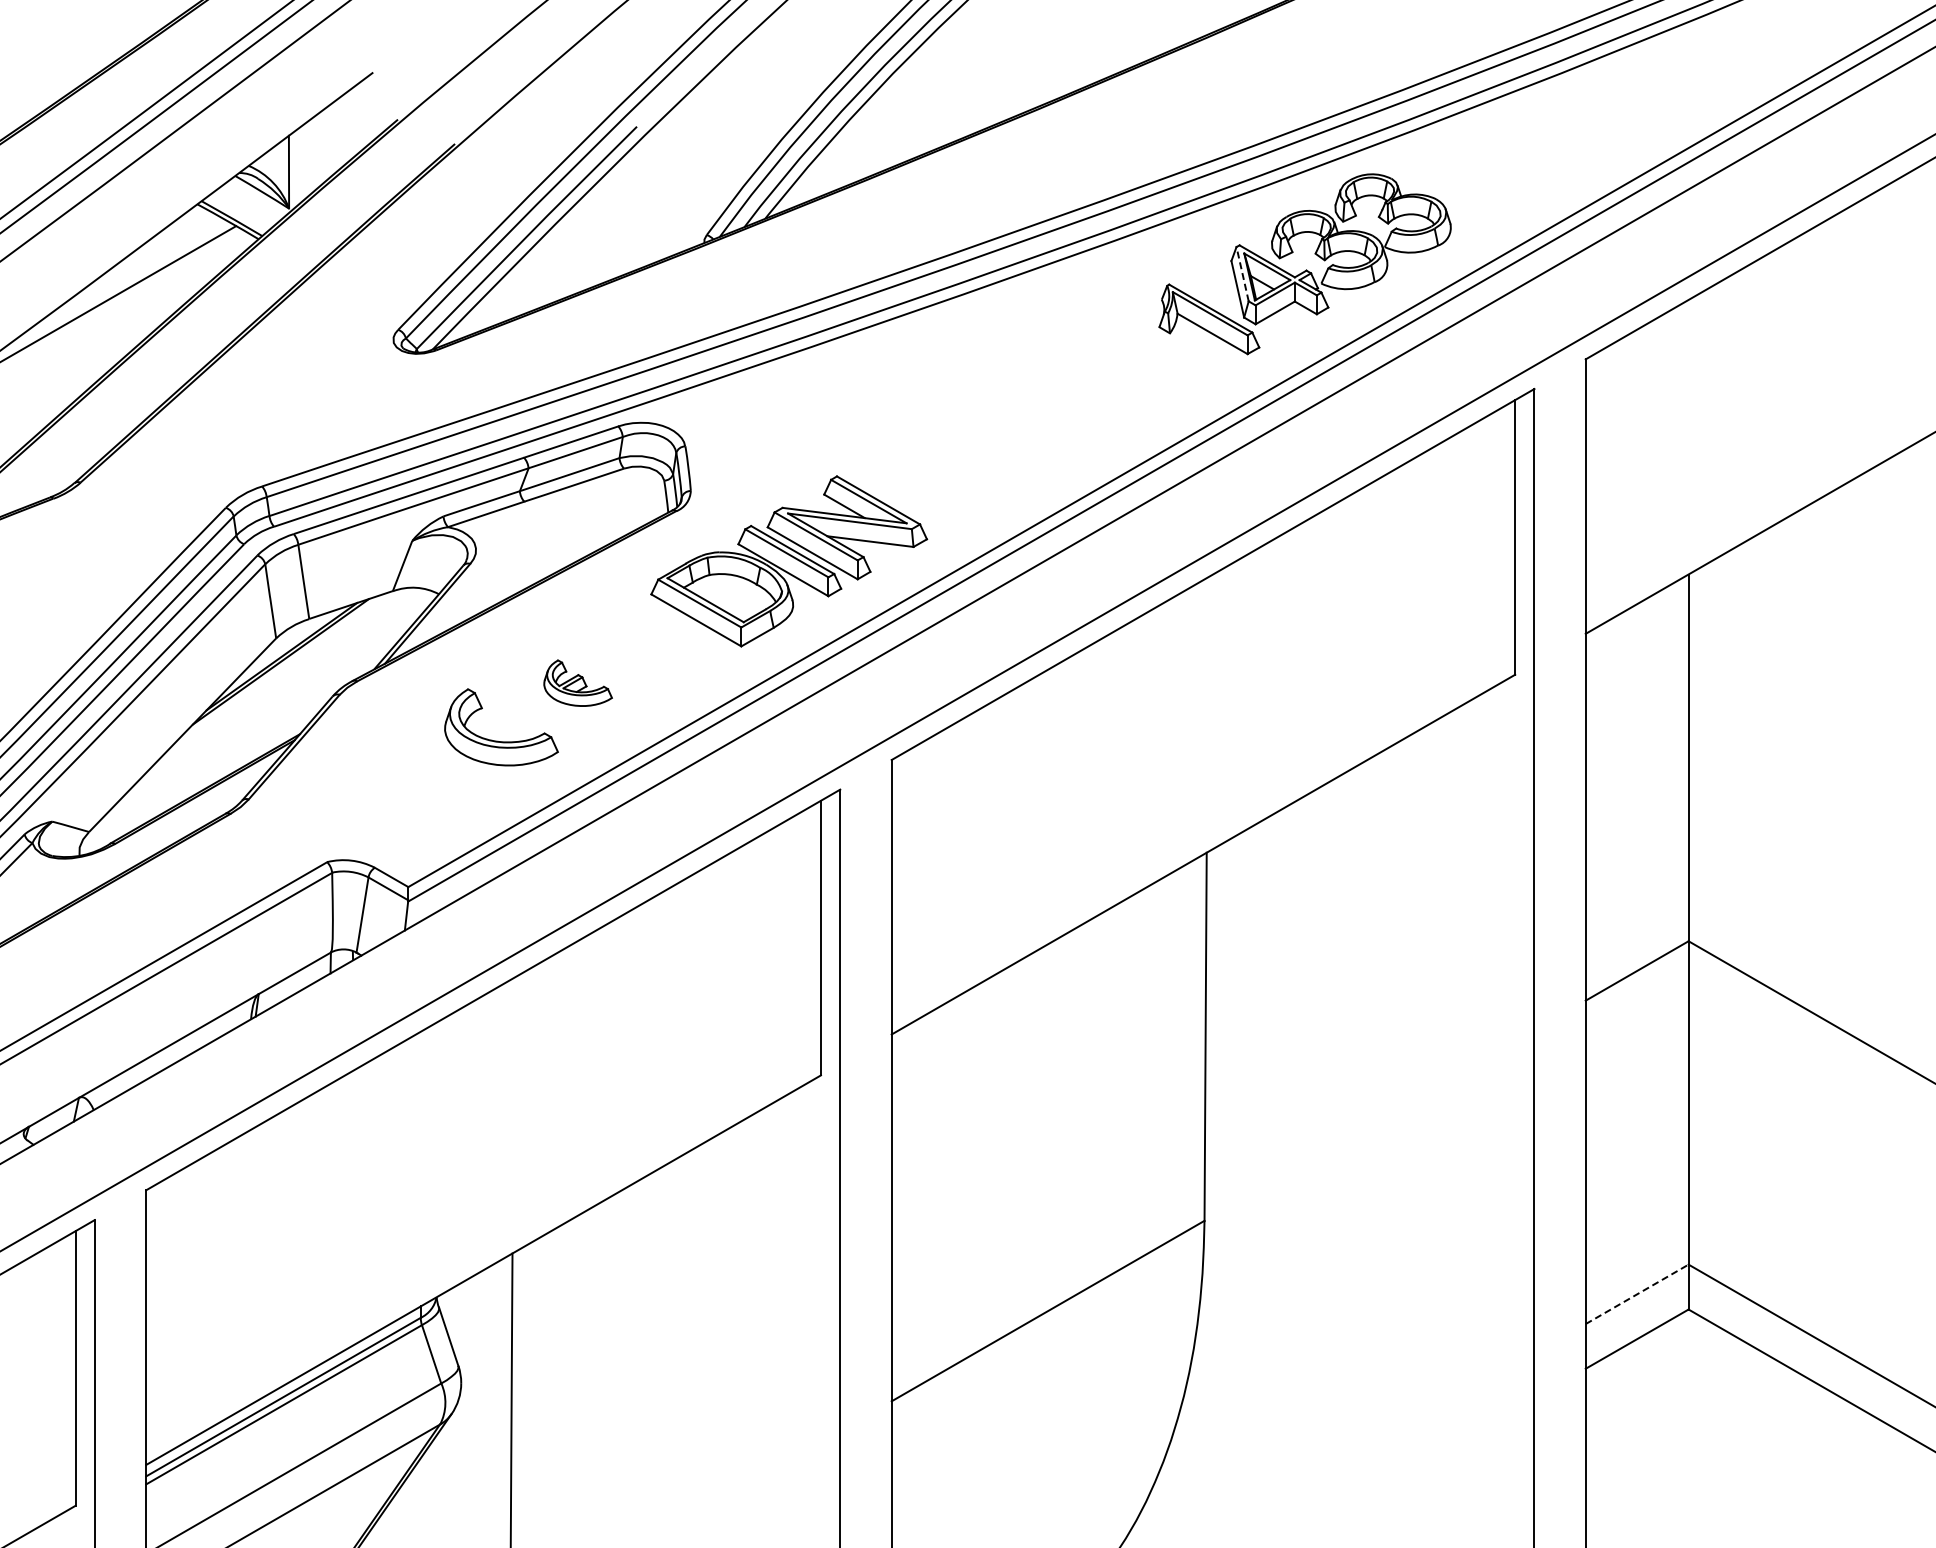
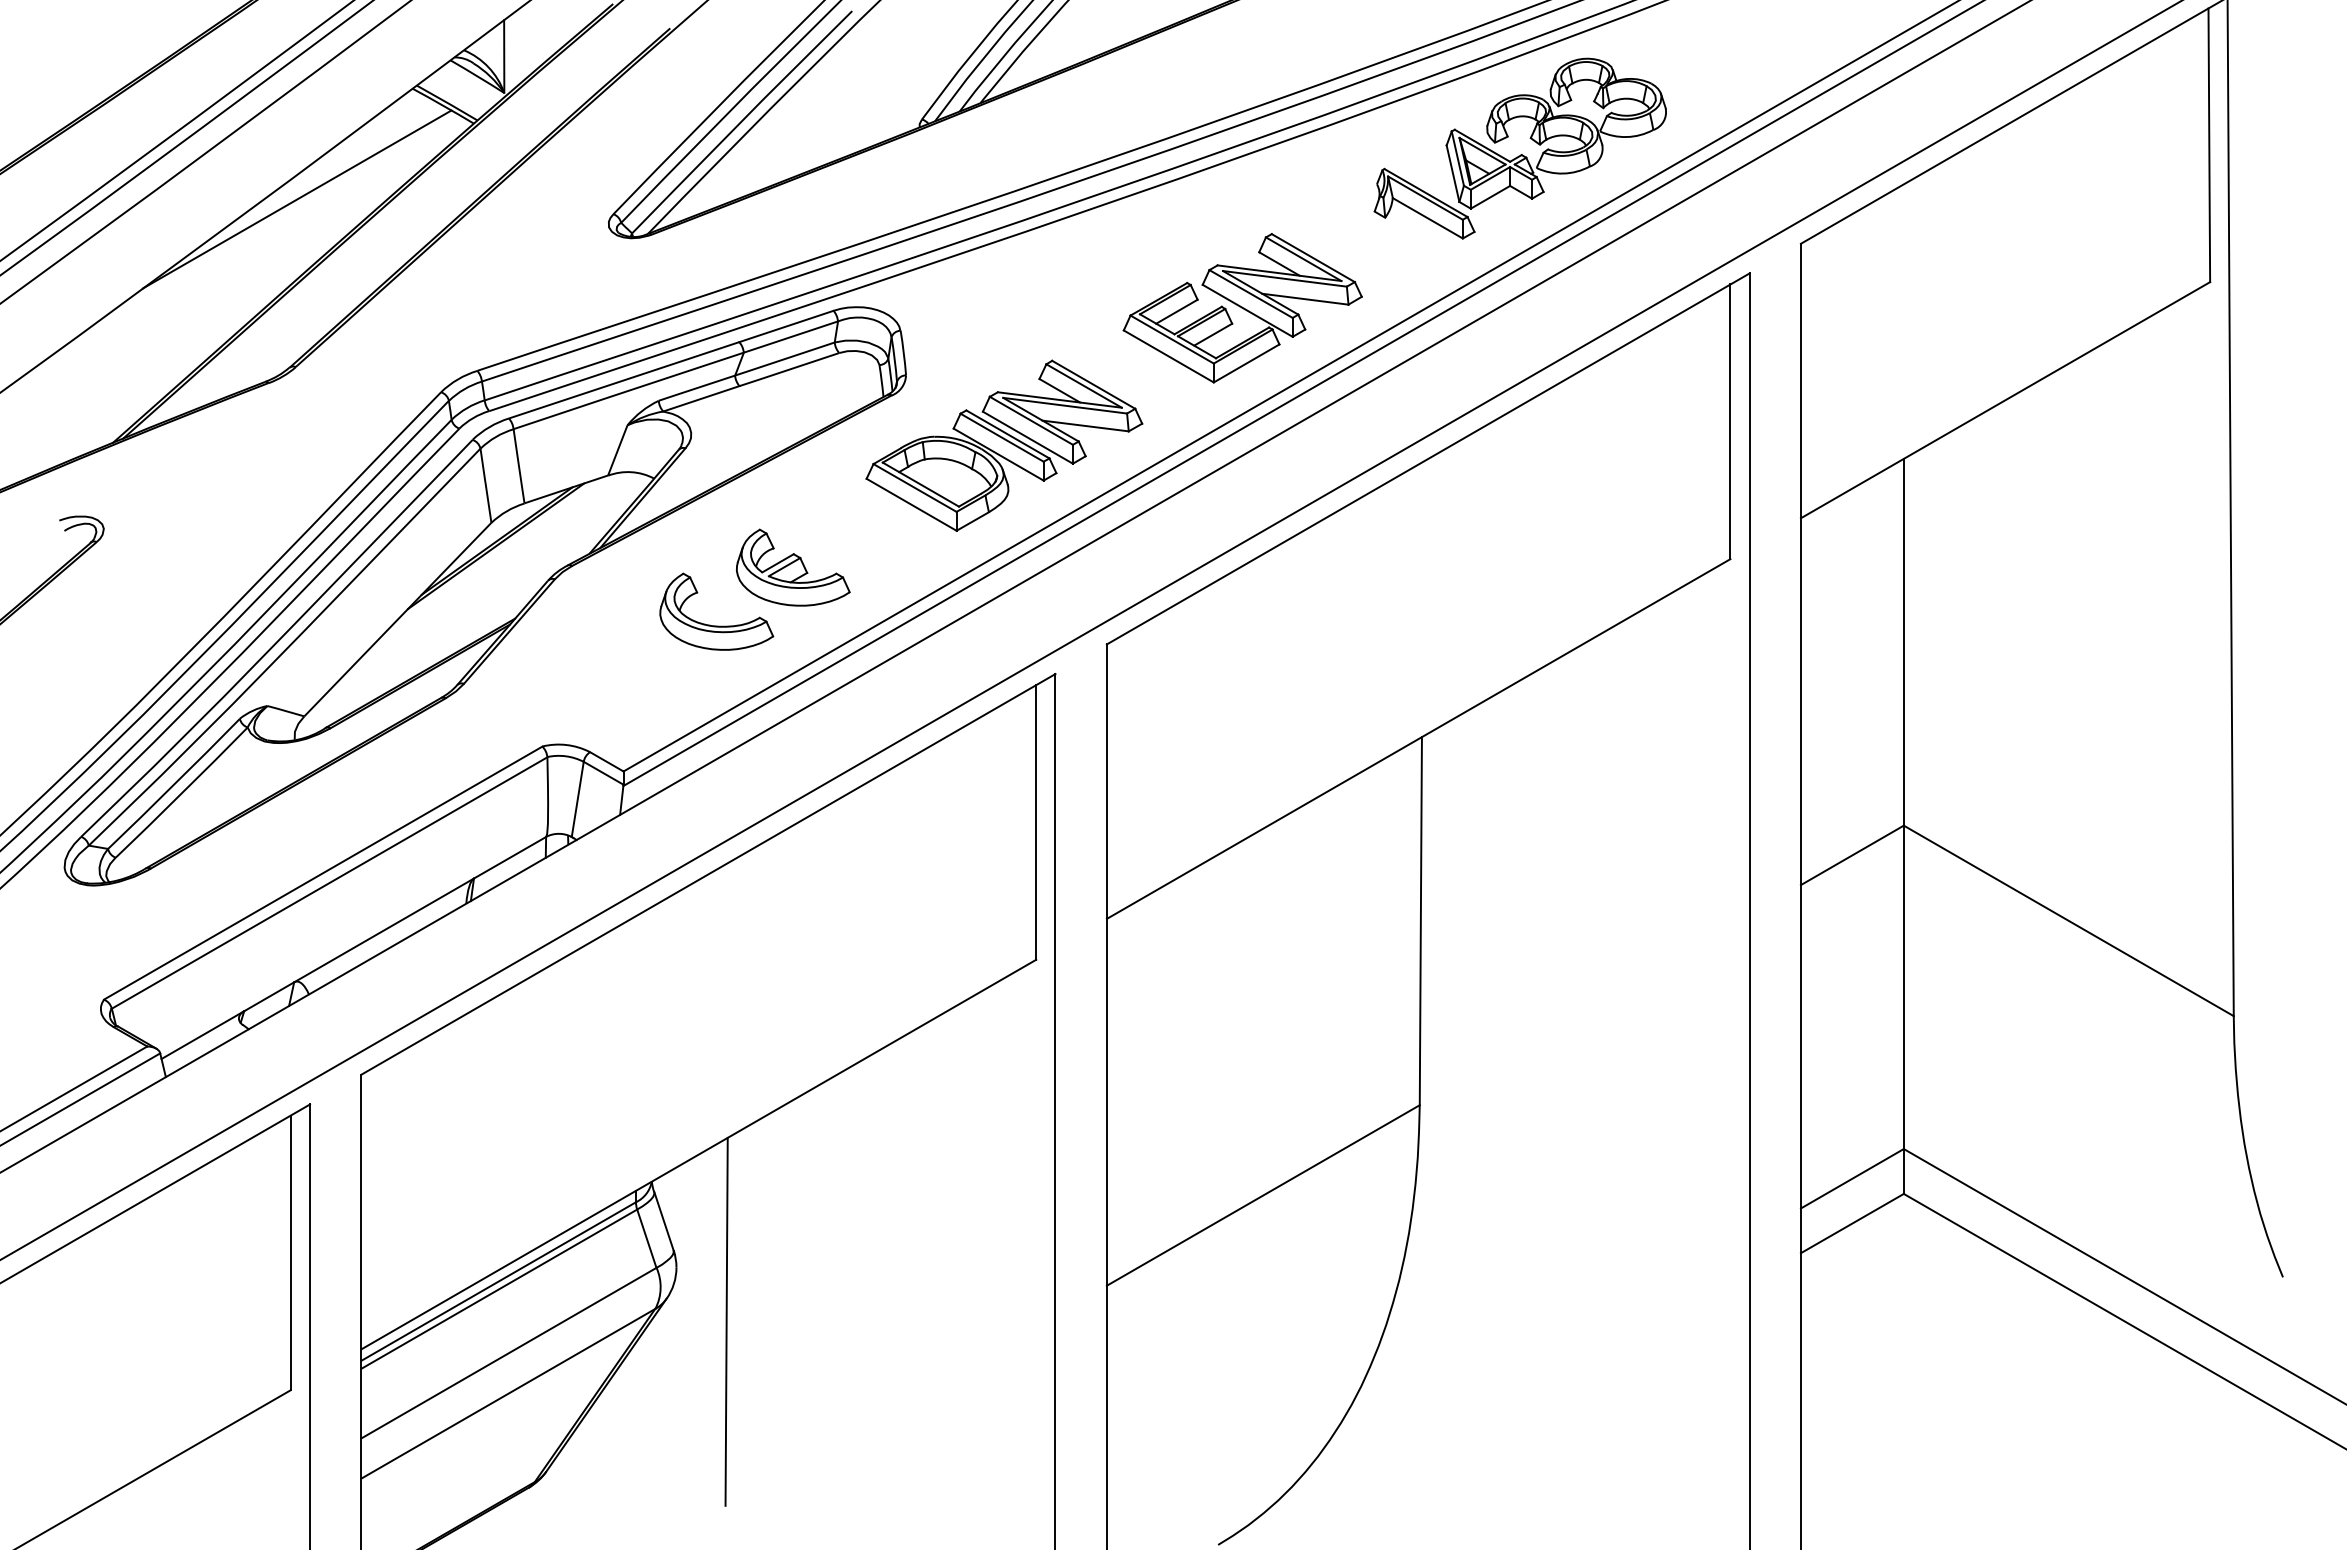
line: (1242, 274) -> (1457, 158), dashed -> solid
part: (1027, 424) -> (1242, 308), added
part: (578, 683) -> (793, 567), size x1.67
line: (1637, 1294) -> (1852, 1178), dashed -> solid

